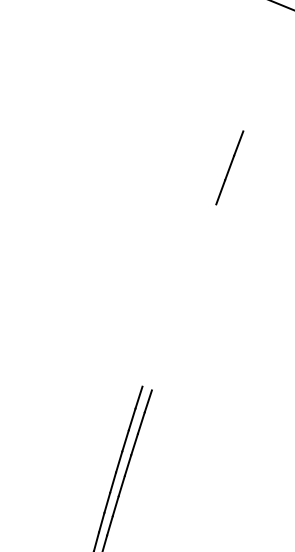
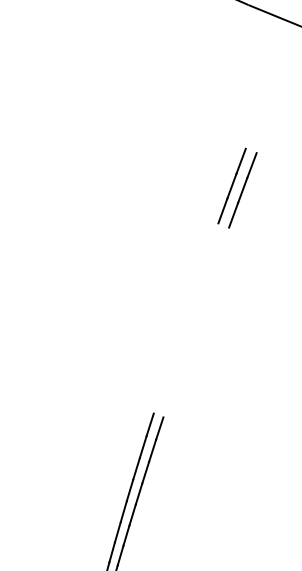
line: (218, 163) -> (231, 185), added

